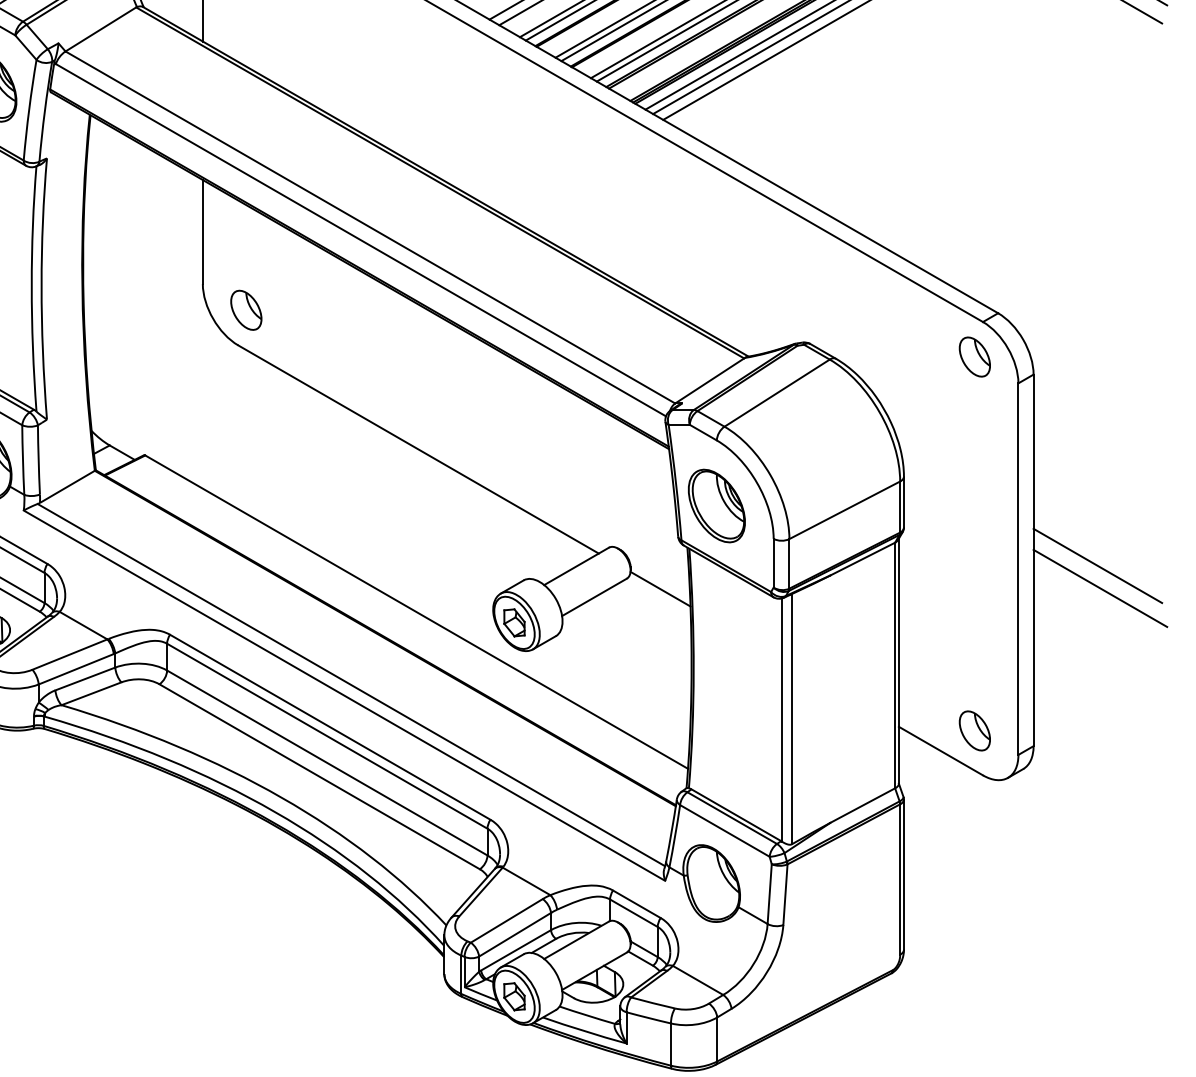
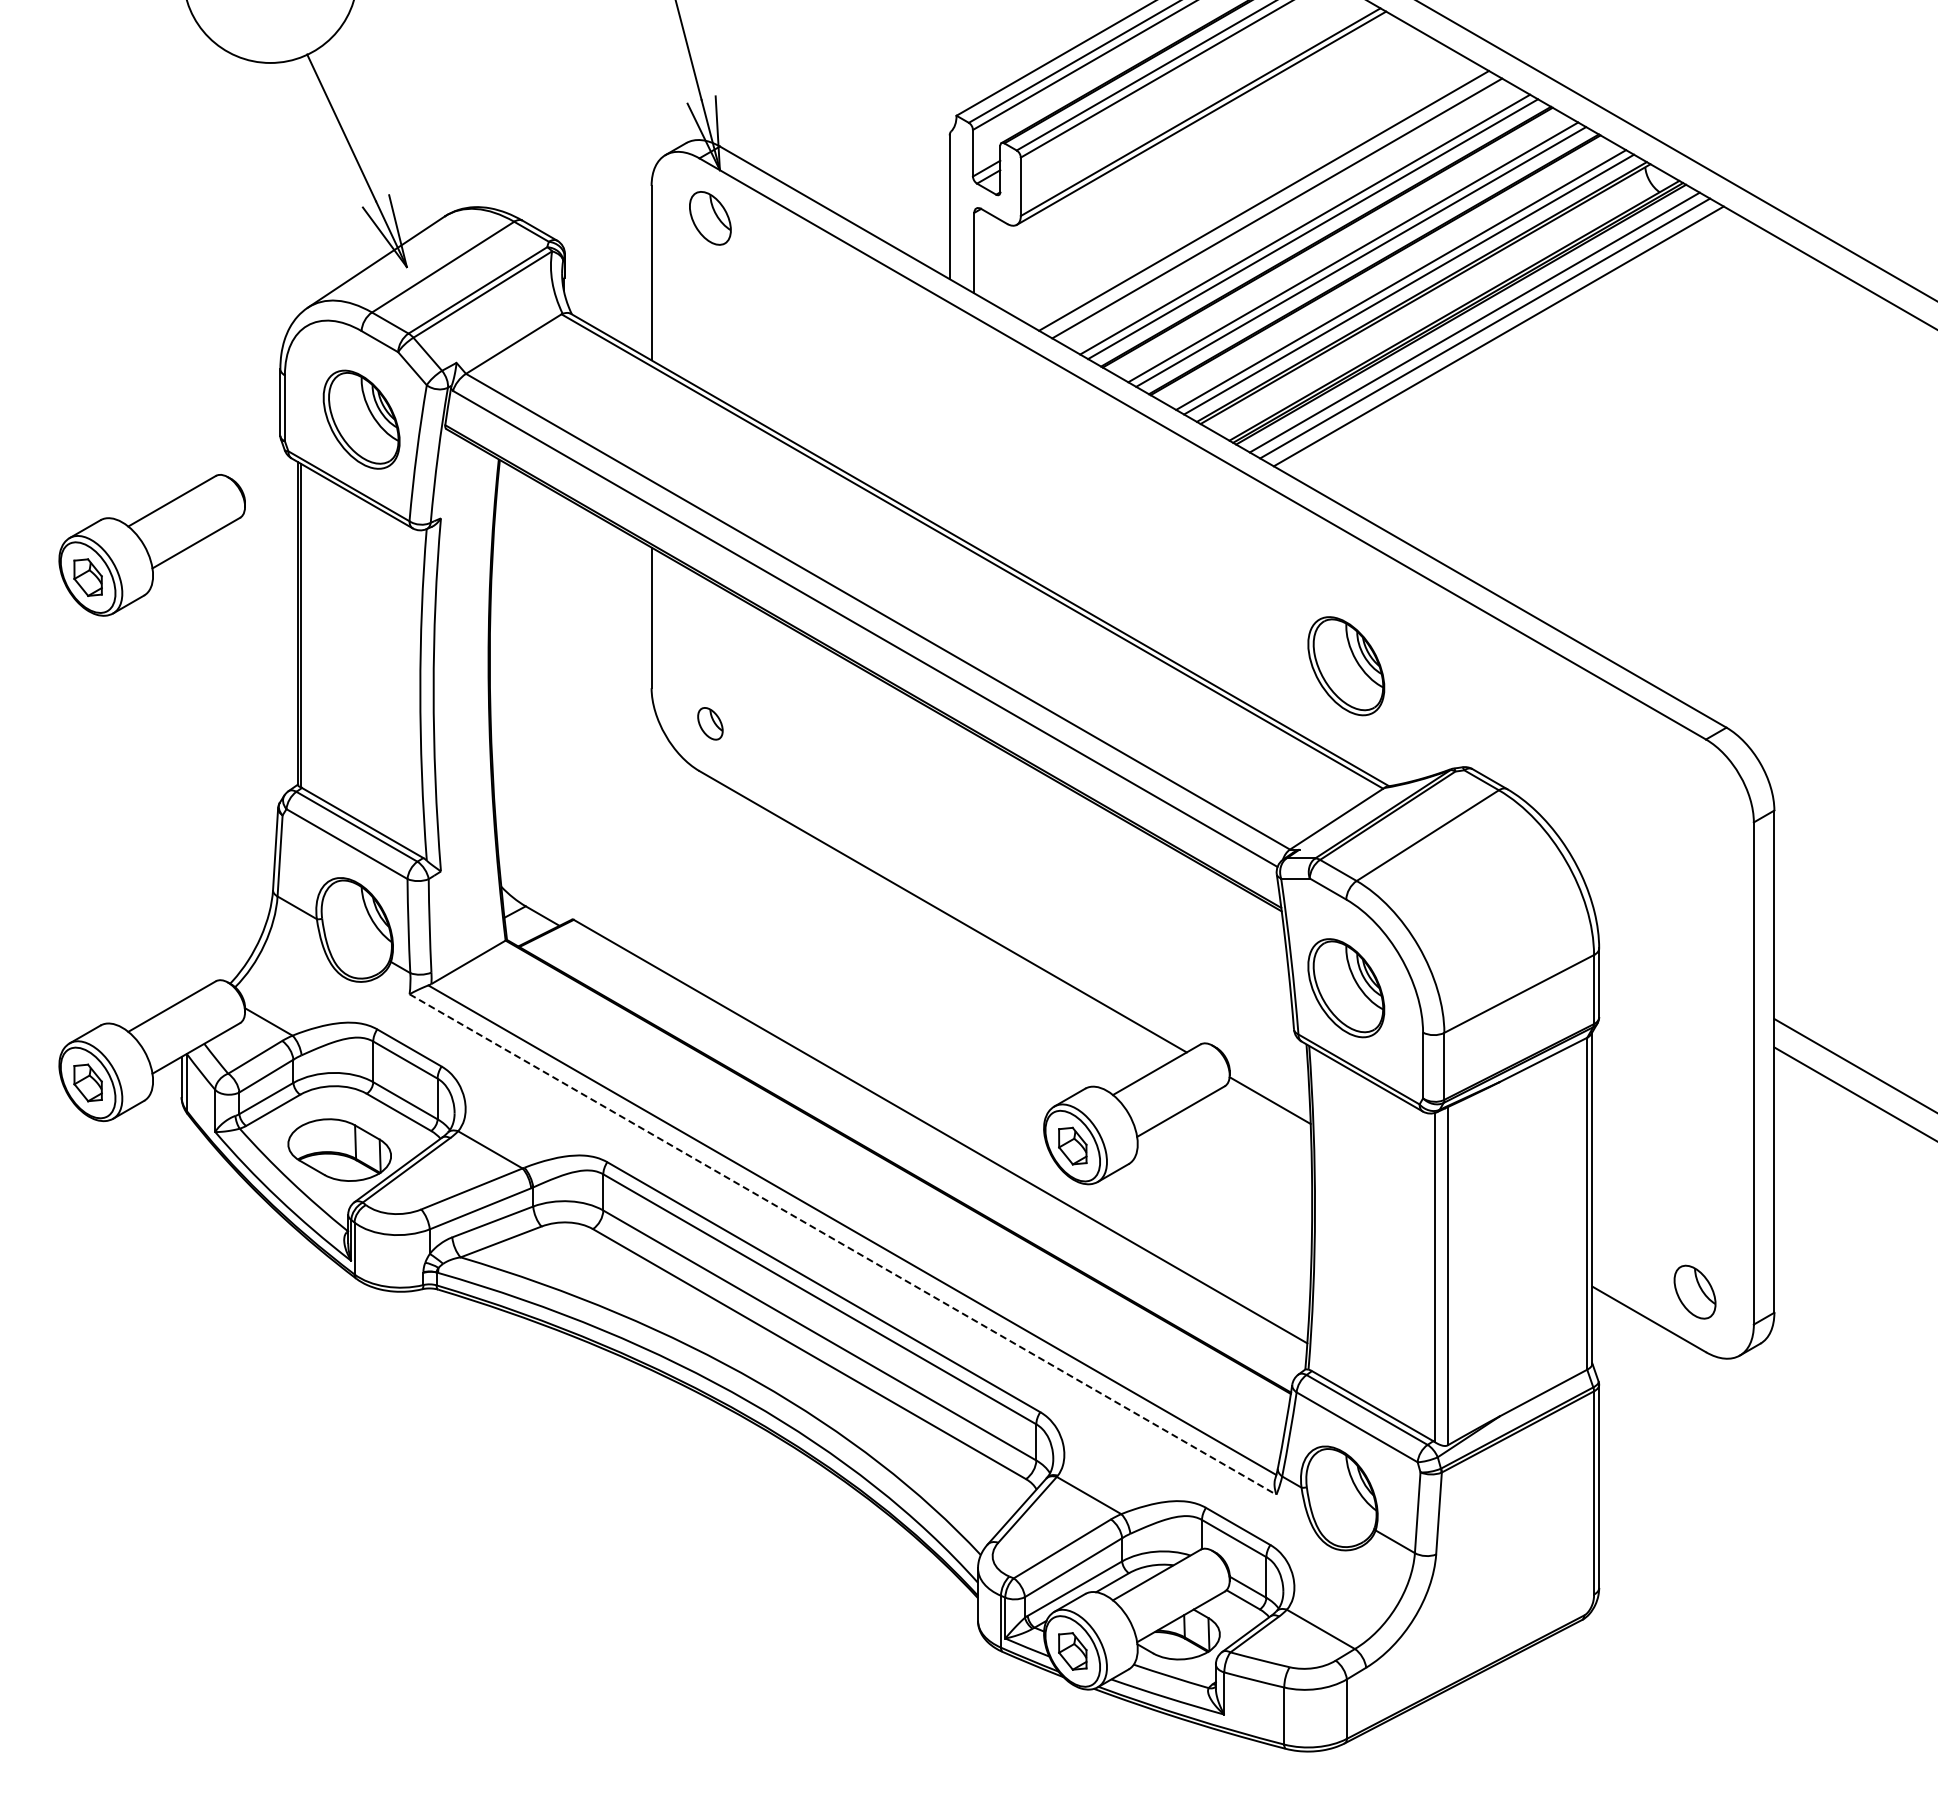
part: (717, 268) -> (1346, 666), added
part: (246, 310) -> (710, 723), size x0.6
part: (974, 356) -> (1694, 786), removed
line: (344, 695) -> (843, 1244), solid -> dashed

